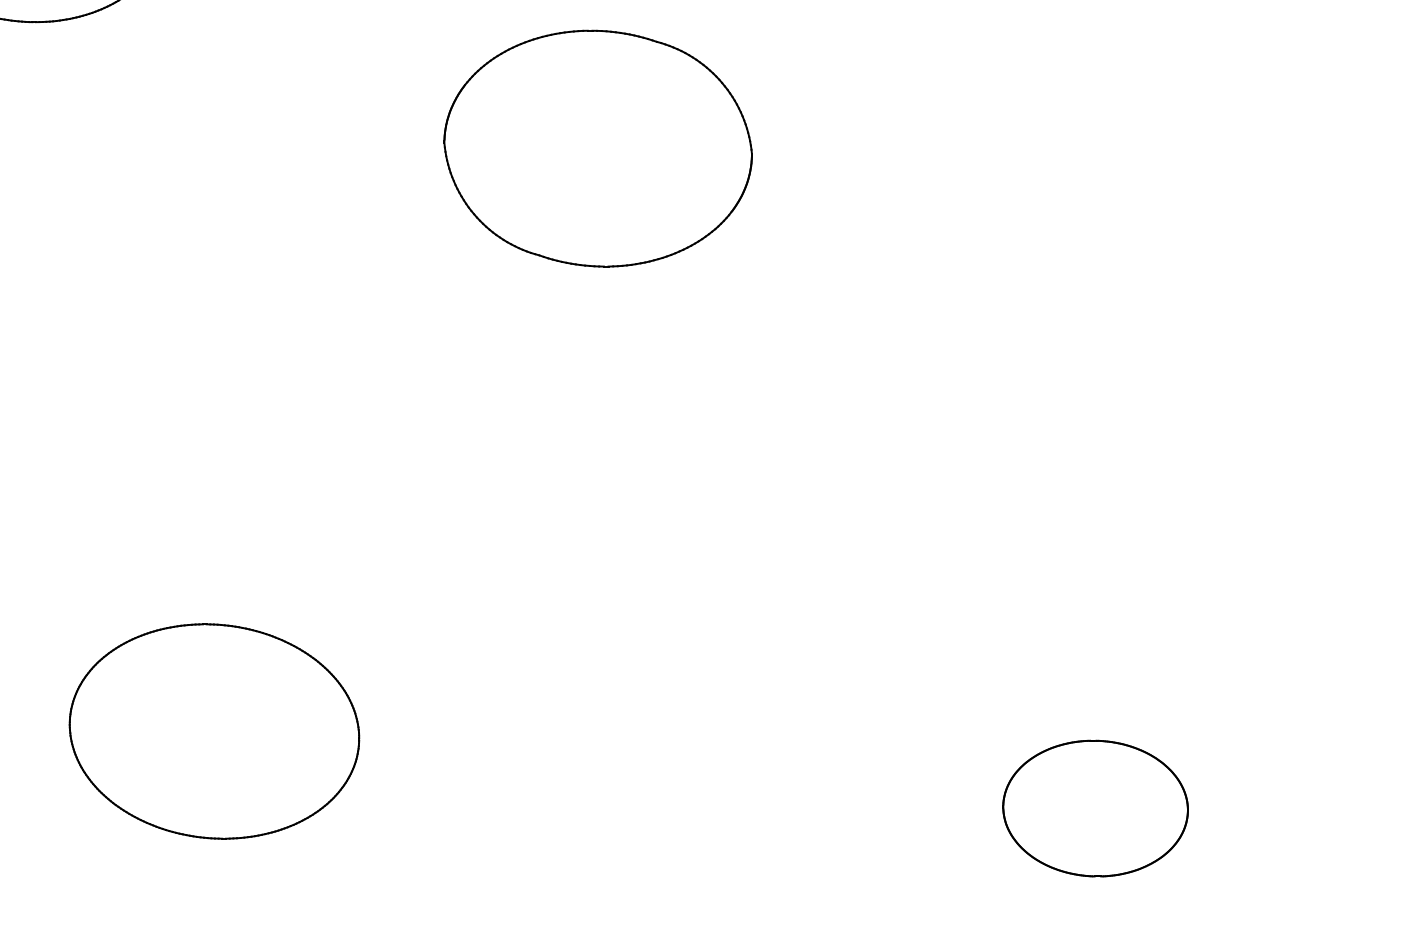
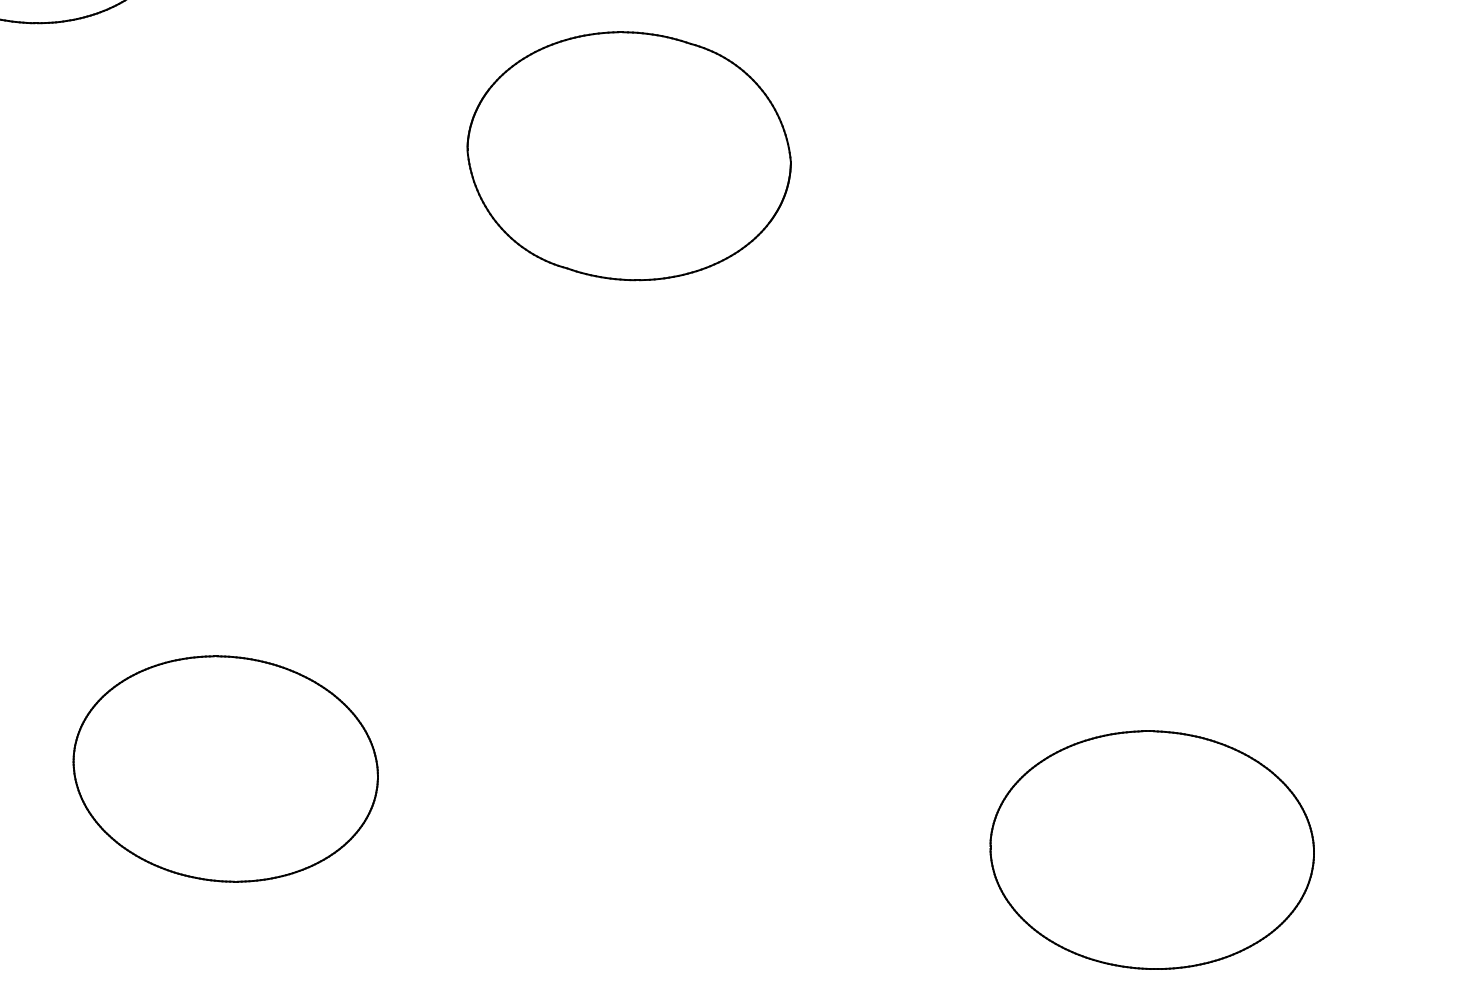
part: (1095, 808) -> (1152, 849), size x1.67

